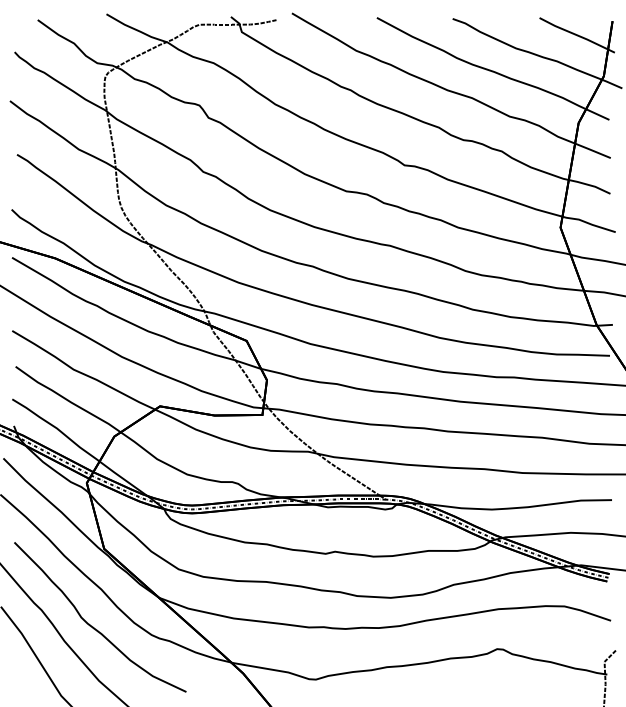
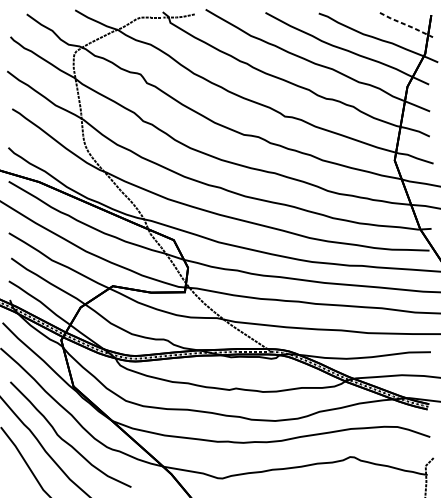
line: (577, 35) -> (406, 25), solid -> dashed

